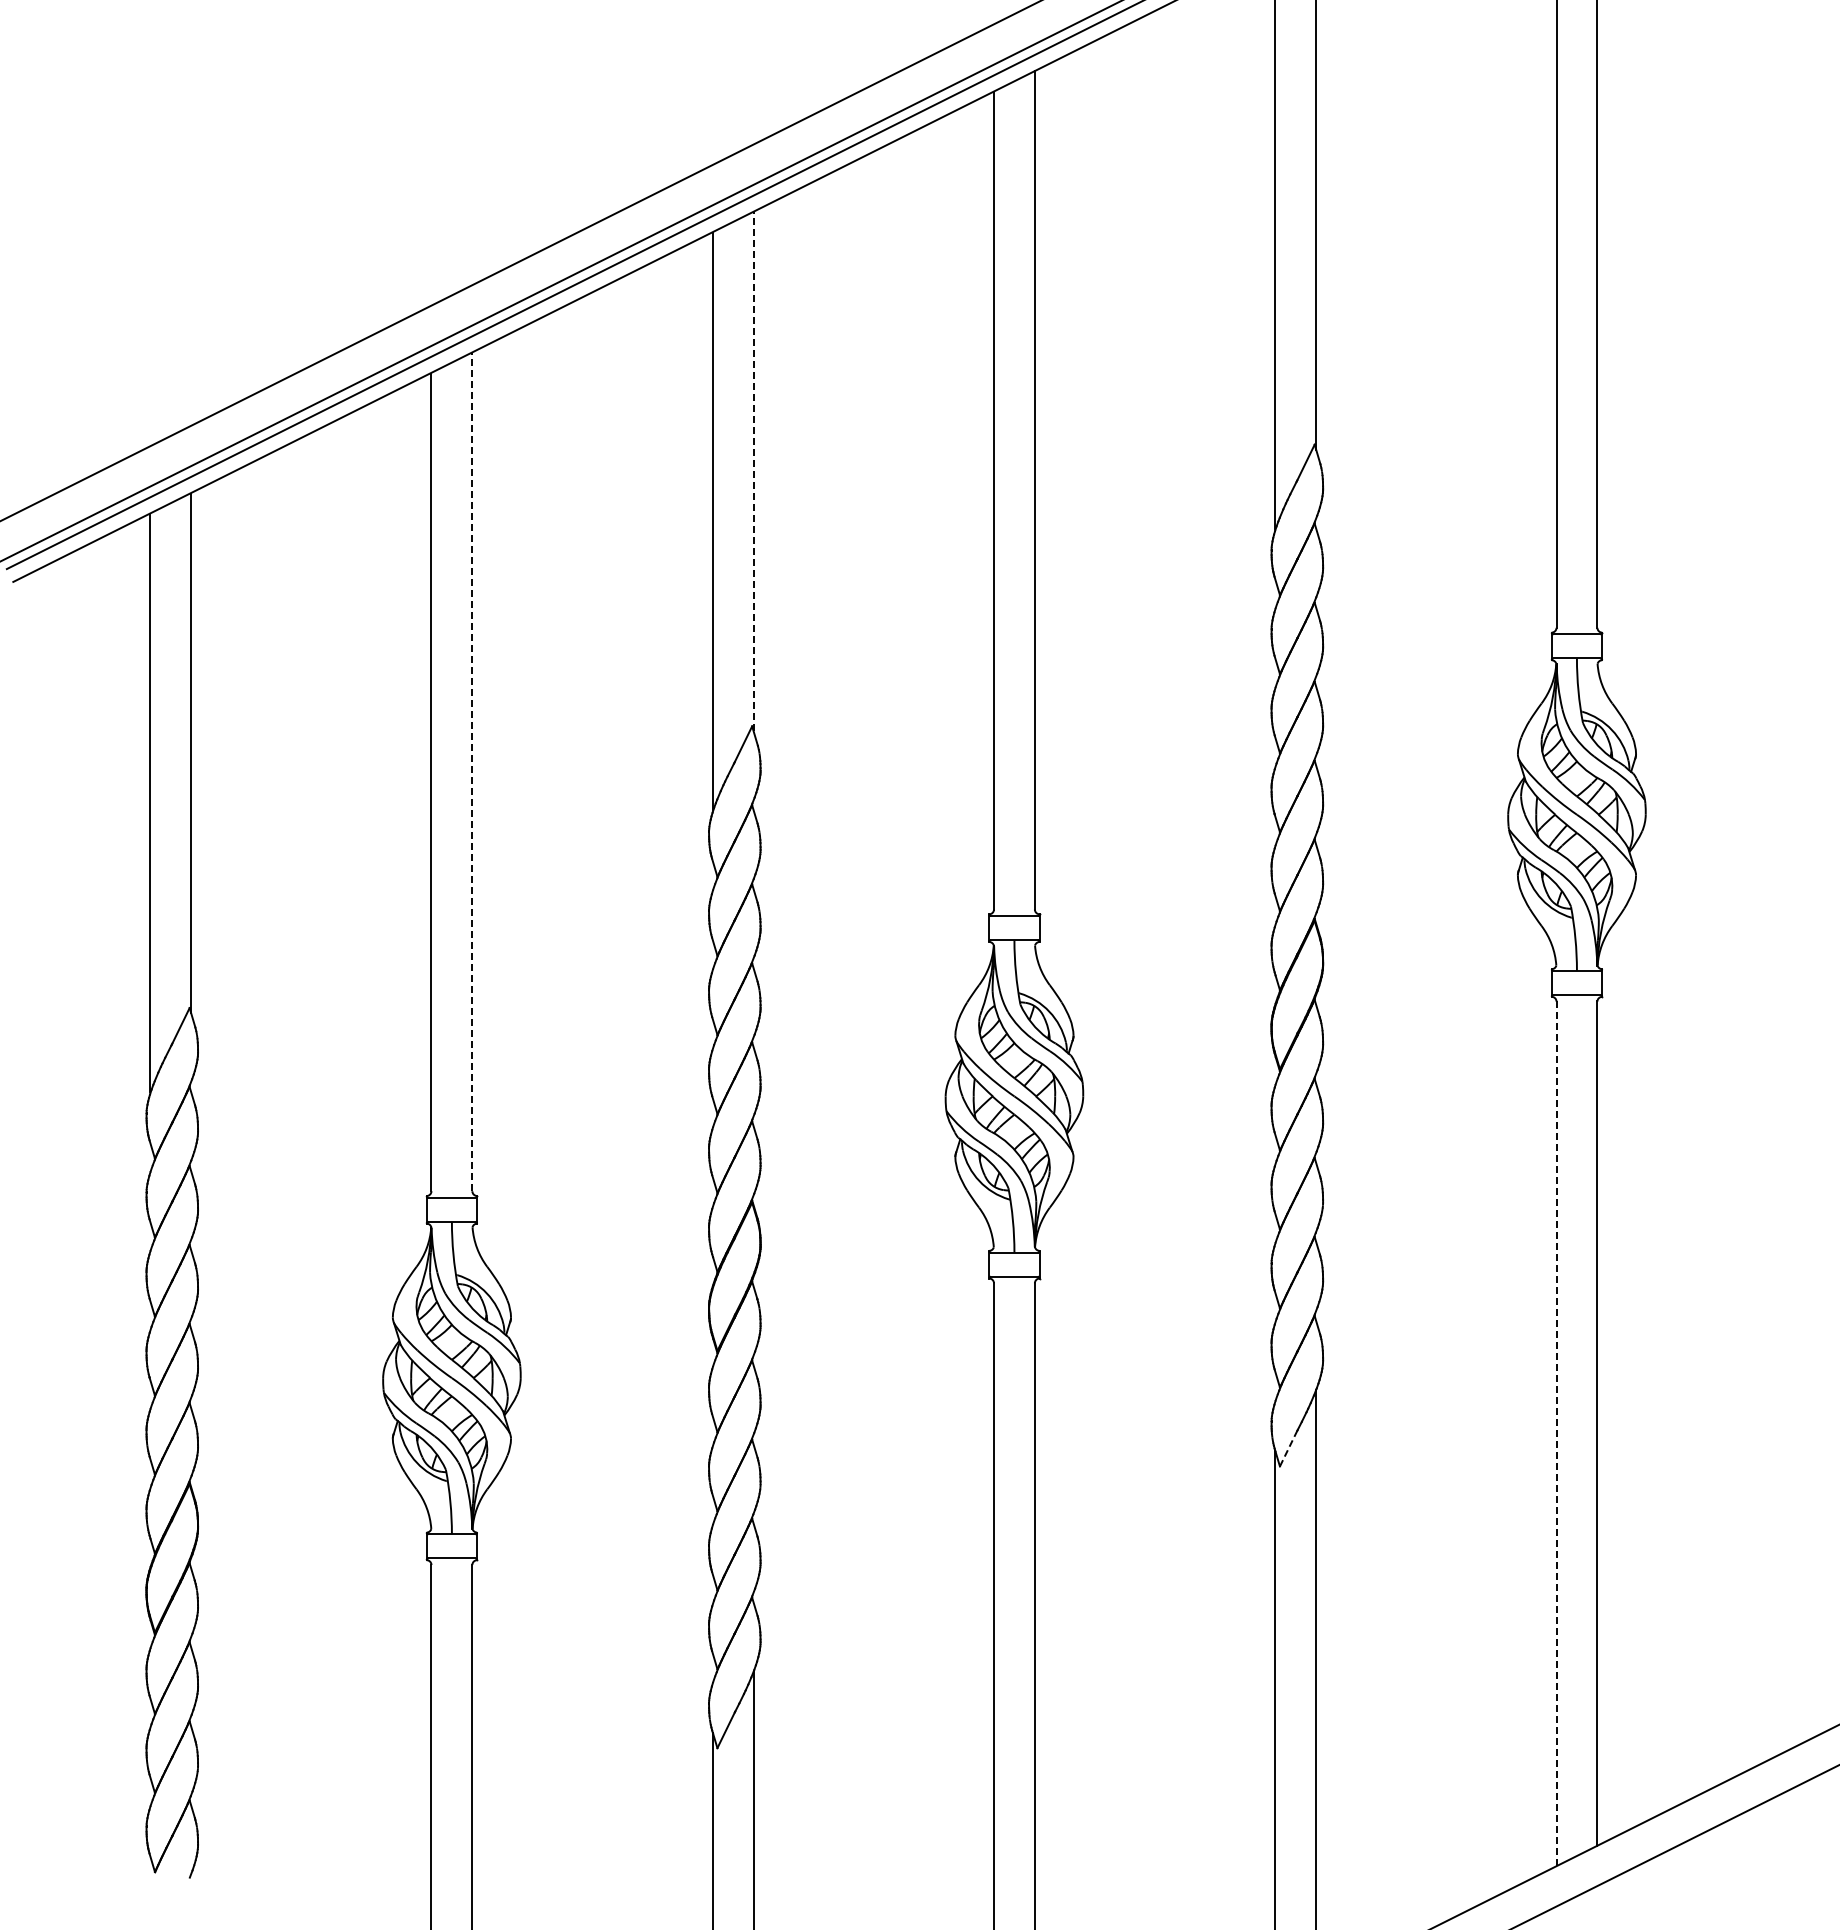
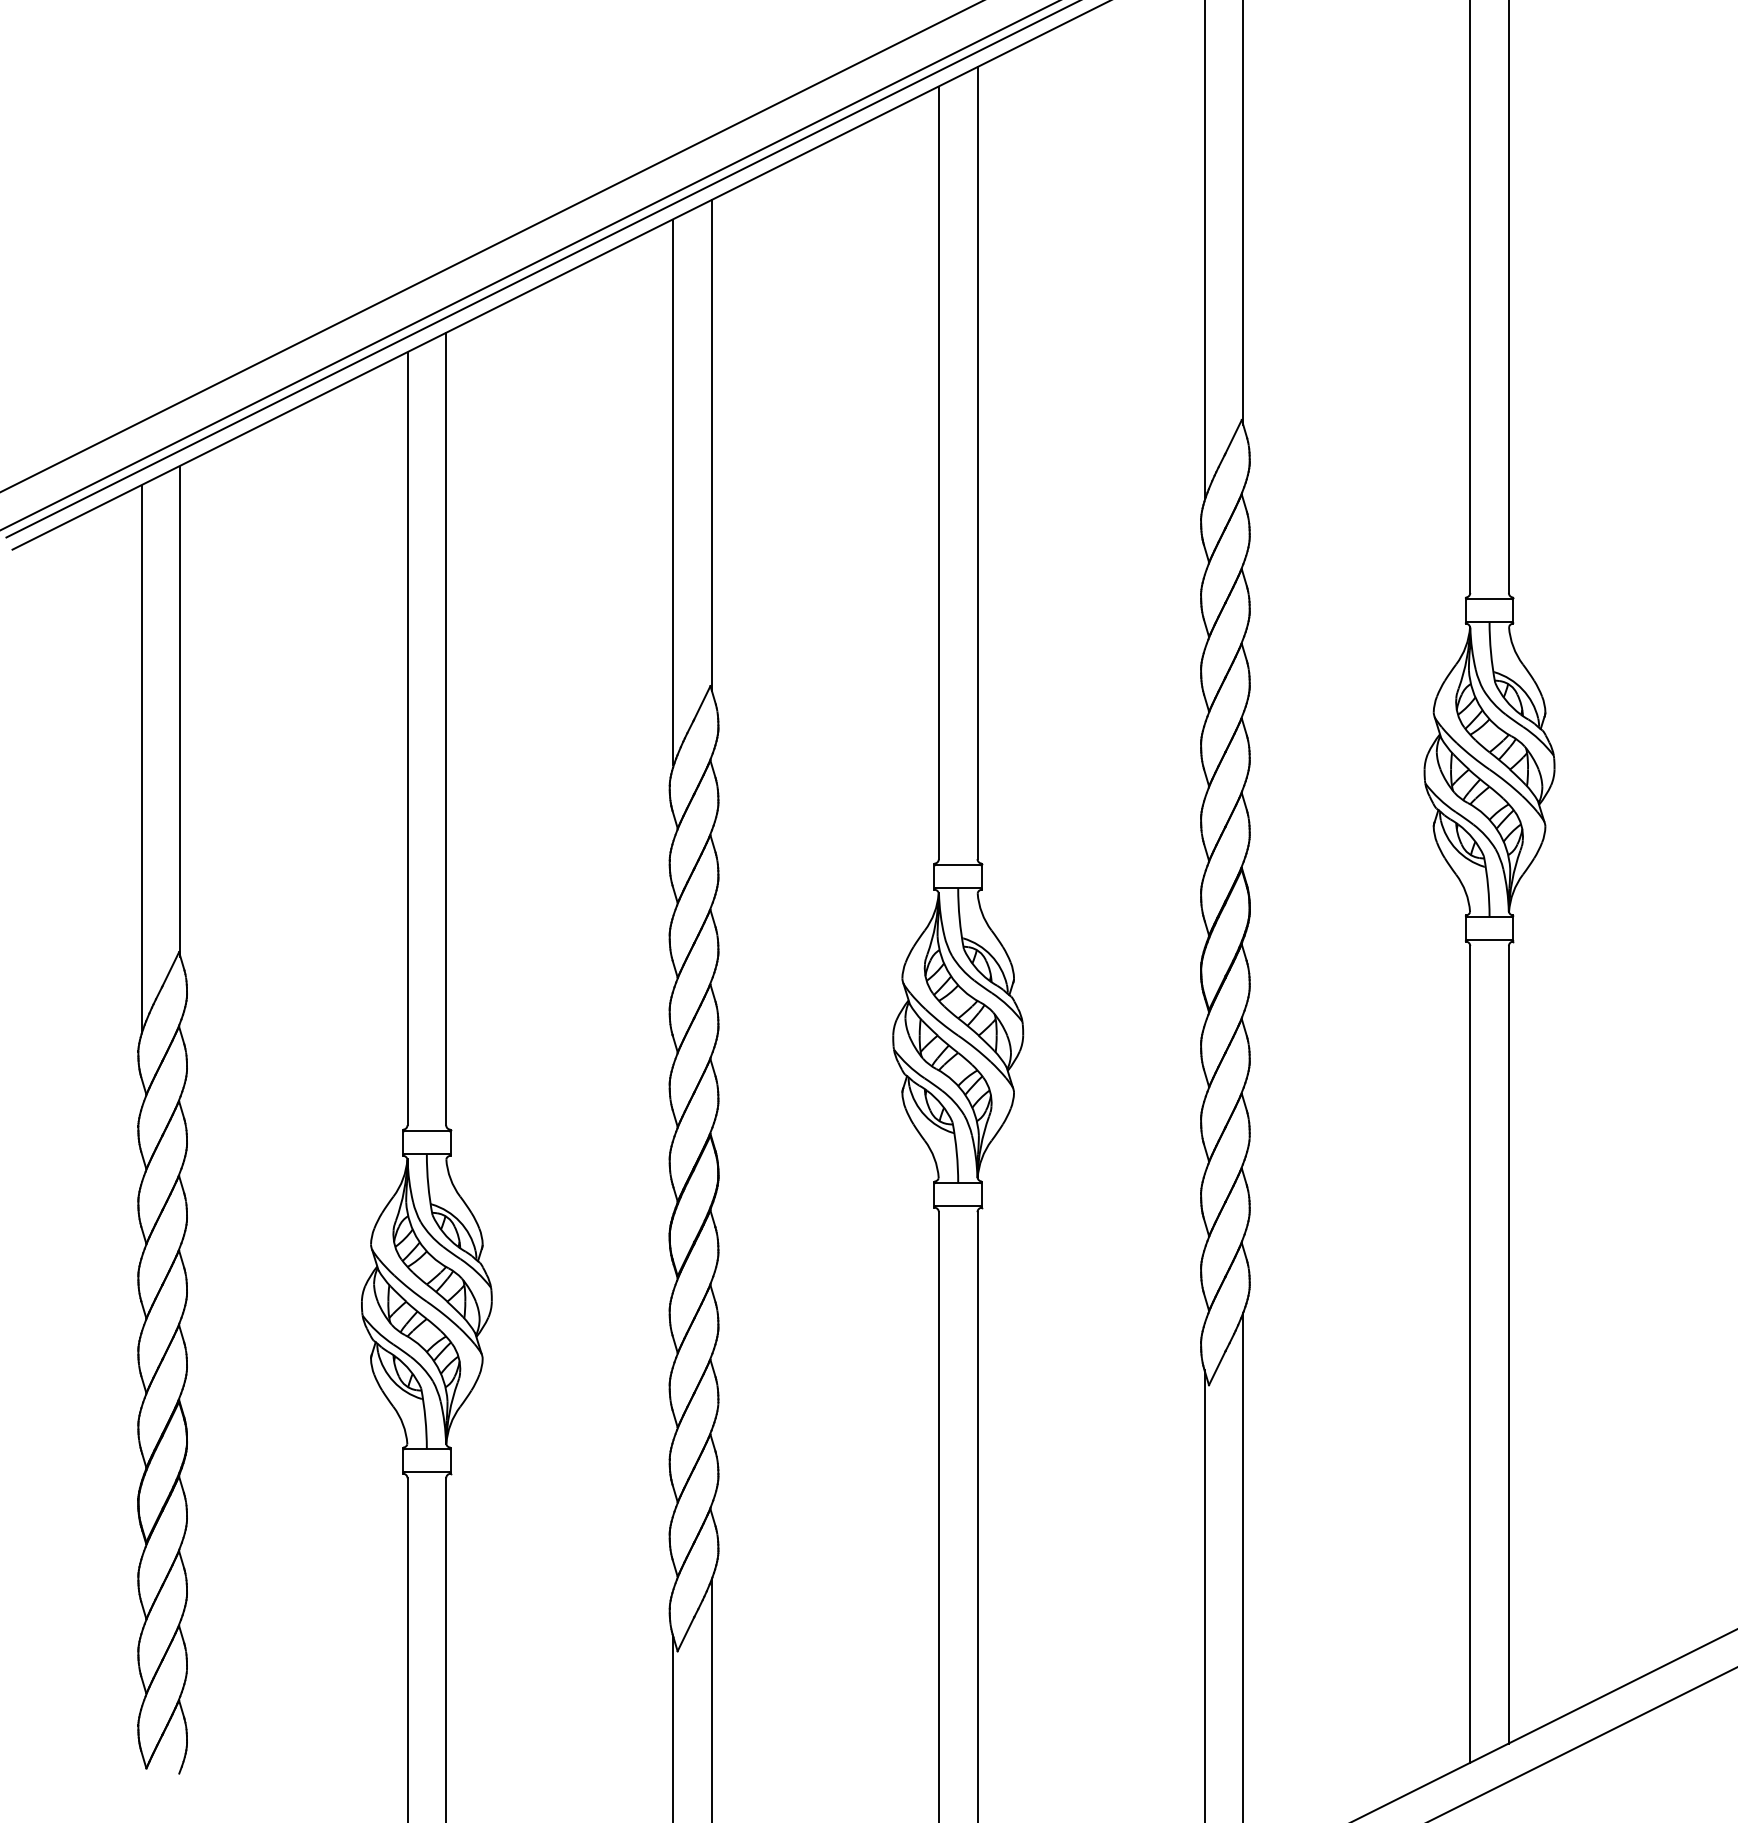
line: (753, 471) -> (711, 445), dashed -> solid
line: (472, 771) -> (446, 728), dashed -> solid
line: (1556, 1433) -> (1470, 1354), dashed -> solid
line: (1288, 1448) -> (1217, 1368), dashed -> solid

